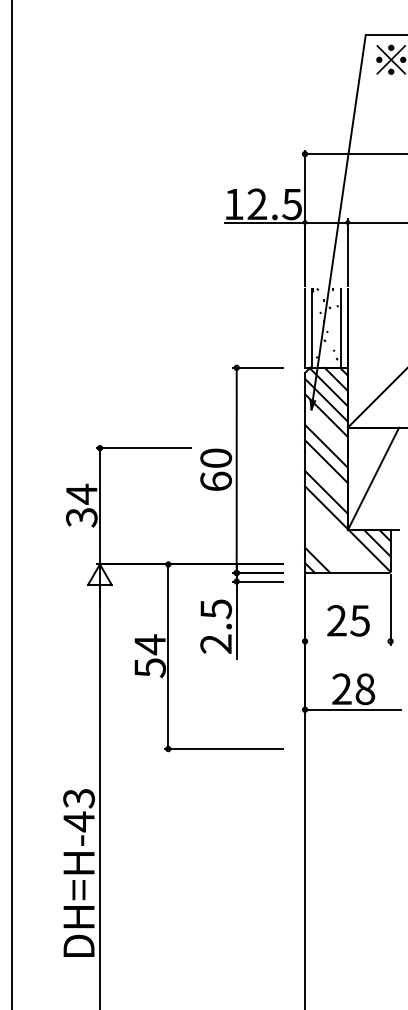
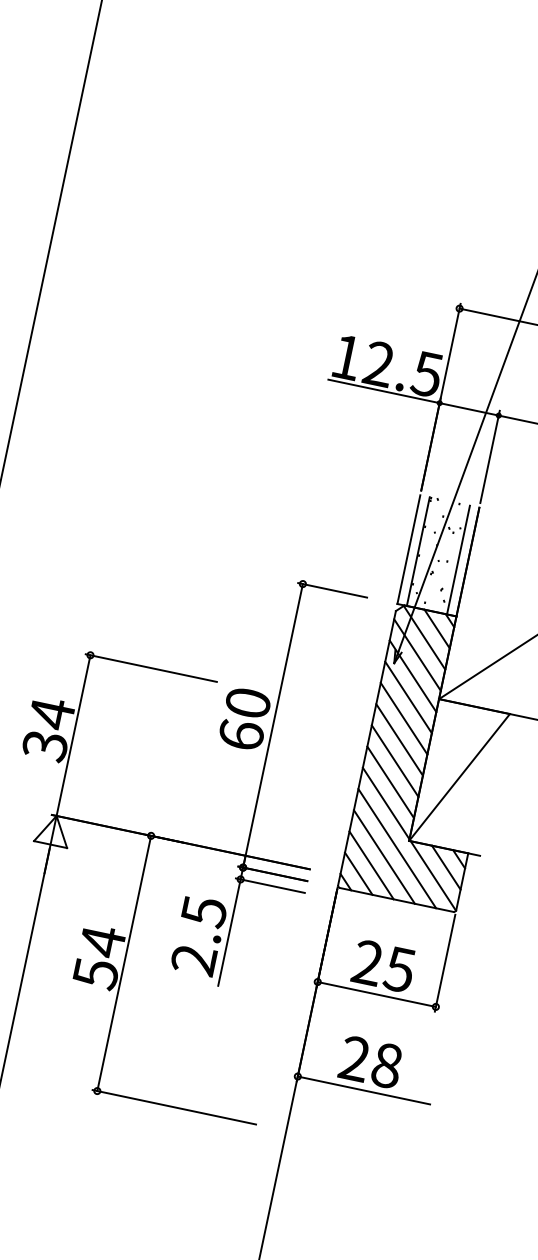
line: (326, 430) -> (408, 696), added
line: (326, 476) -> (395, 760), added
line: (340, 536) -> (397, 847), added
line: (333, 544) -> (385, 856), added
line: (325, 552) -> (371, 865), added
line: (347, 641) -> (376, 994), added

